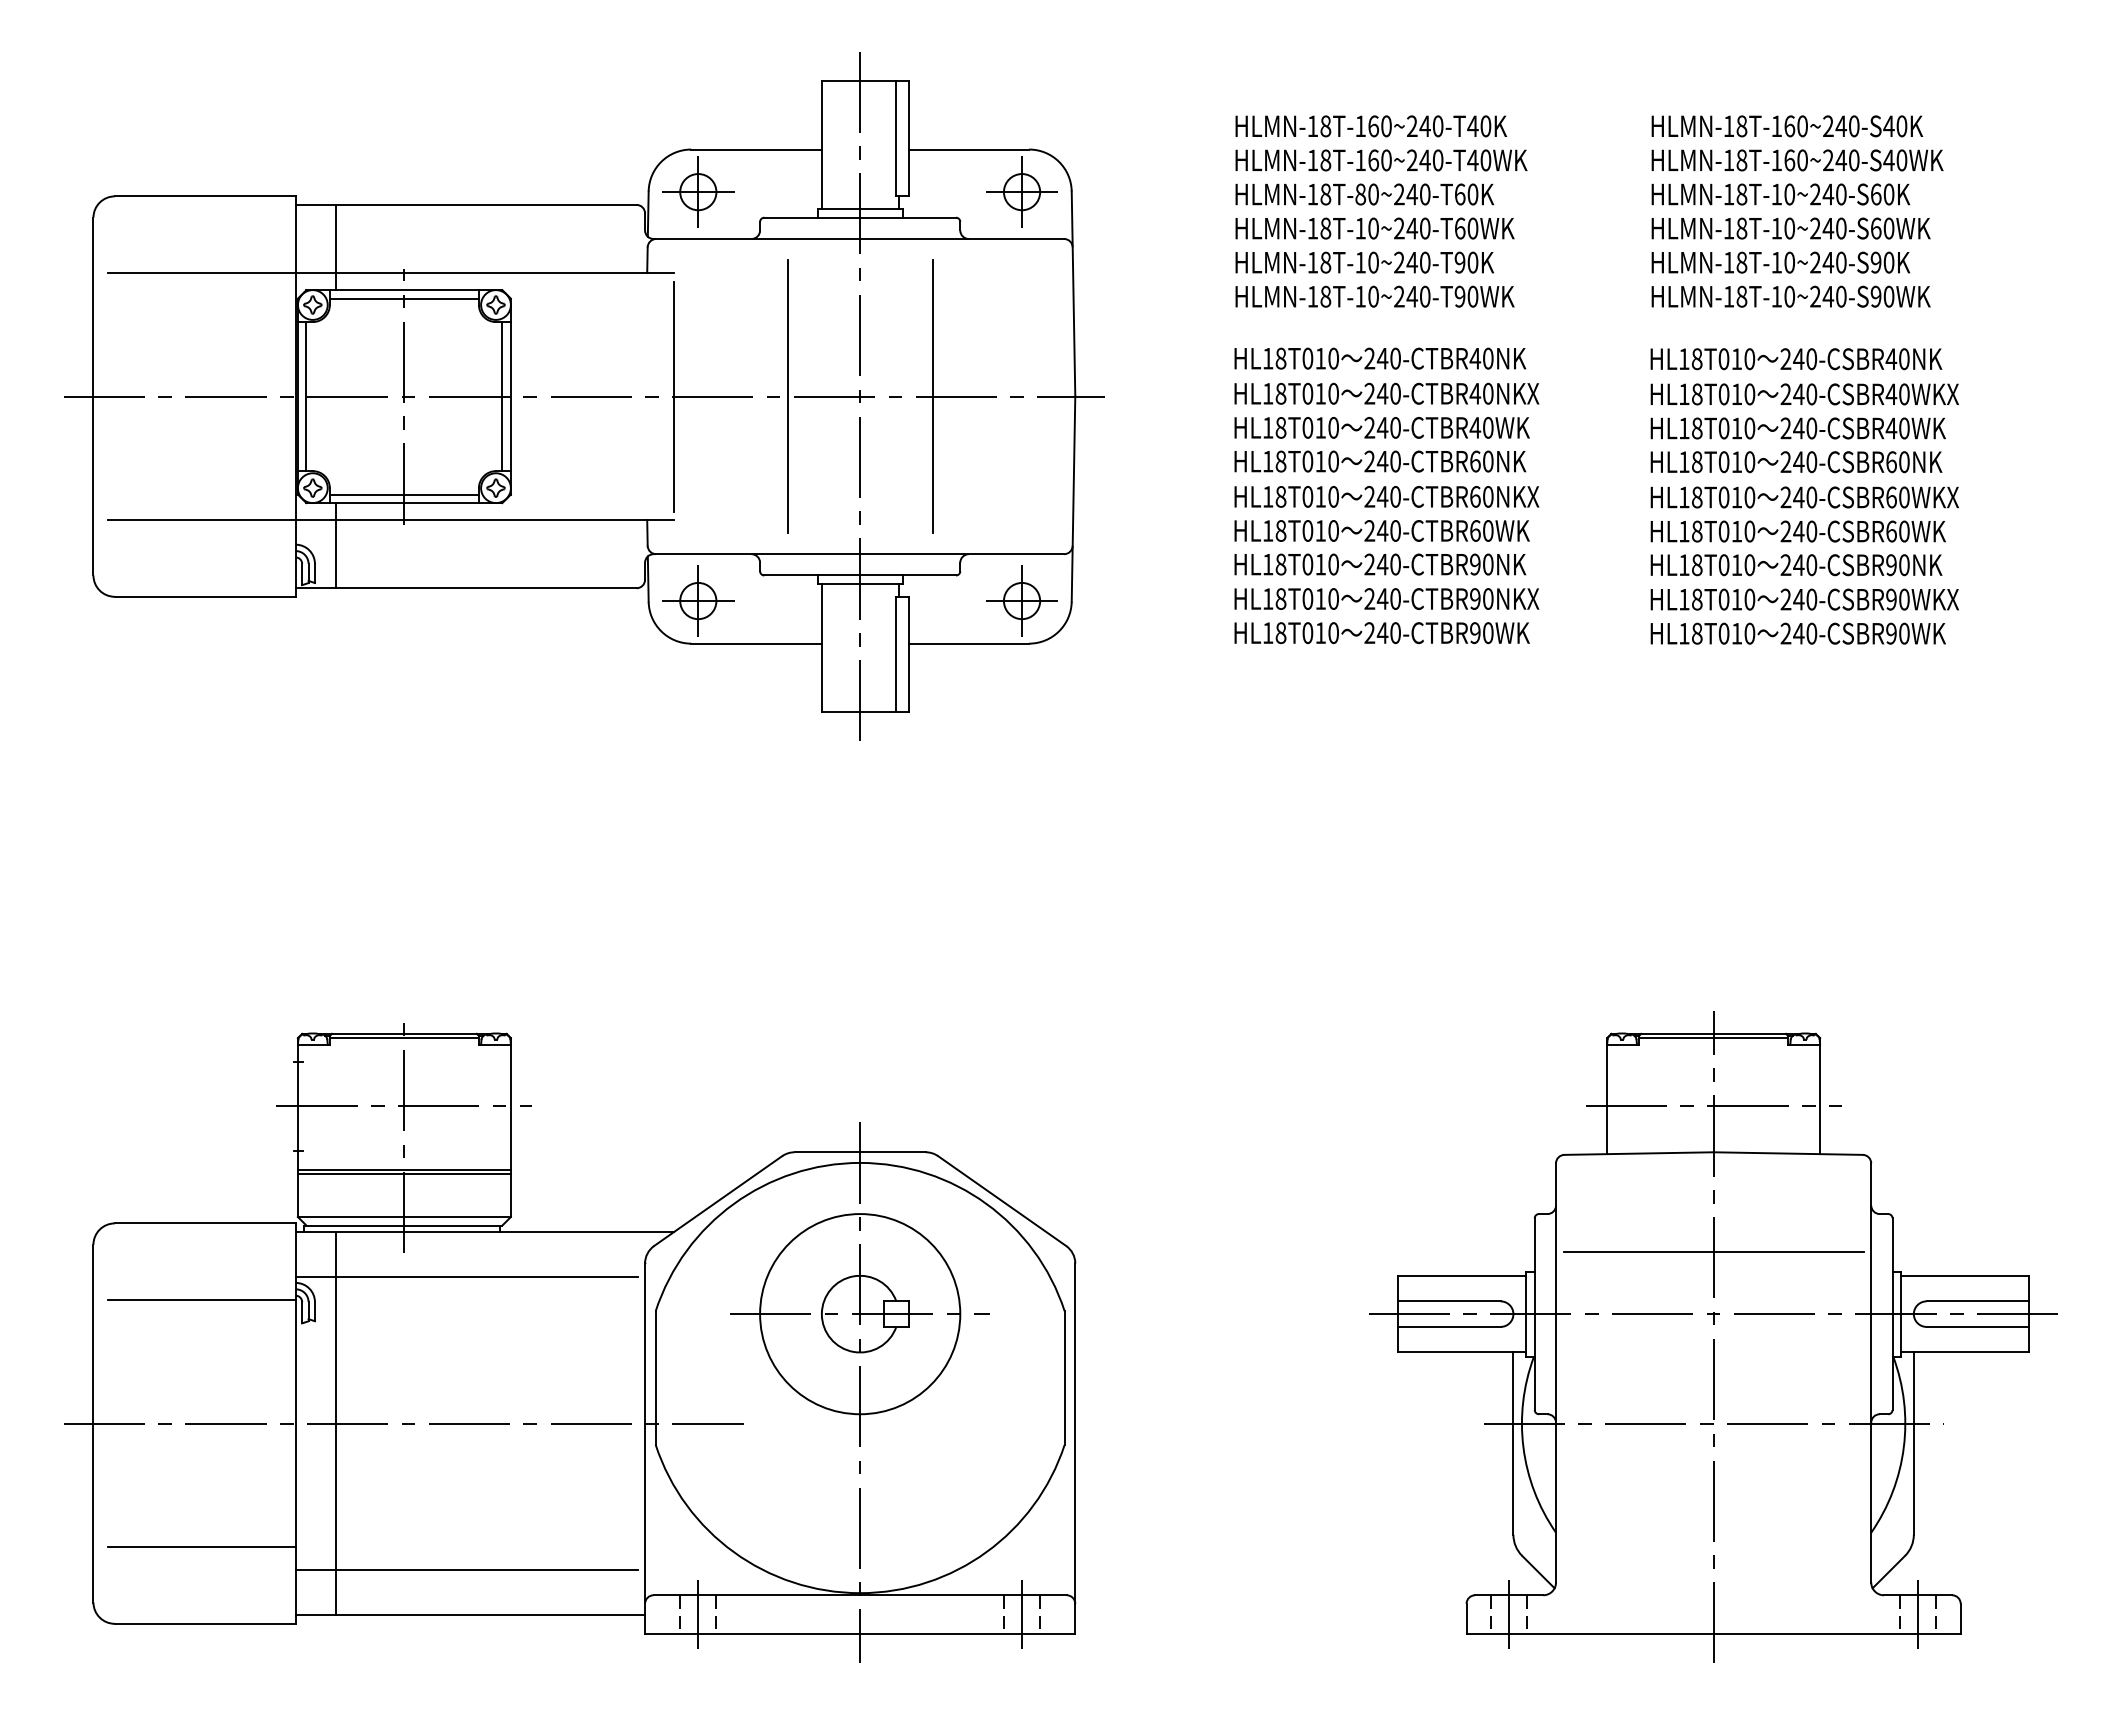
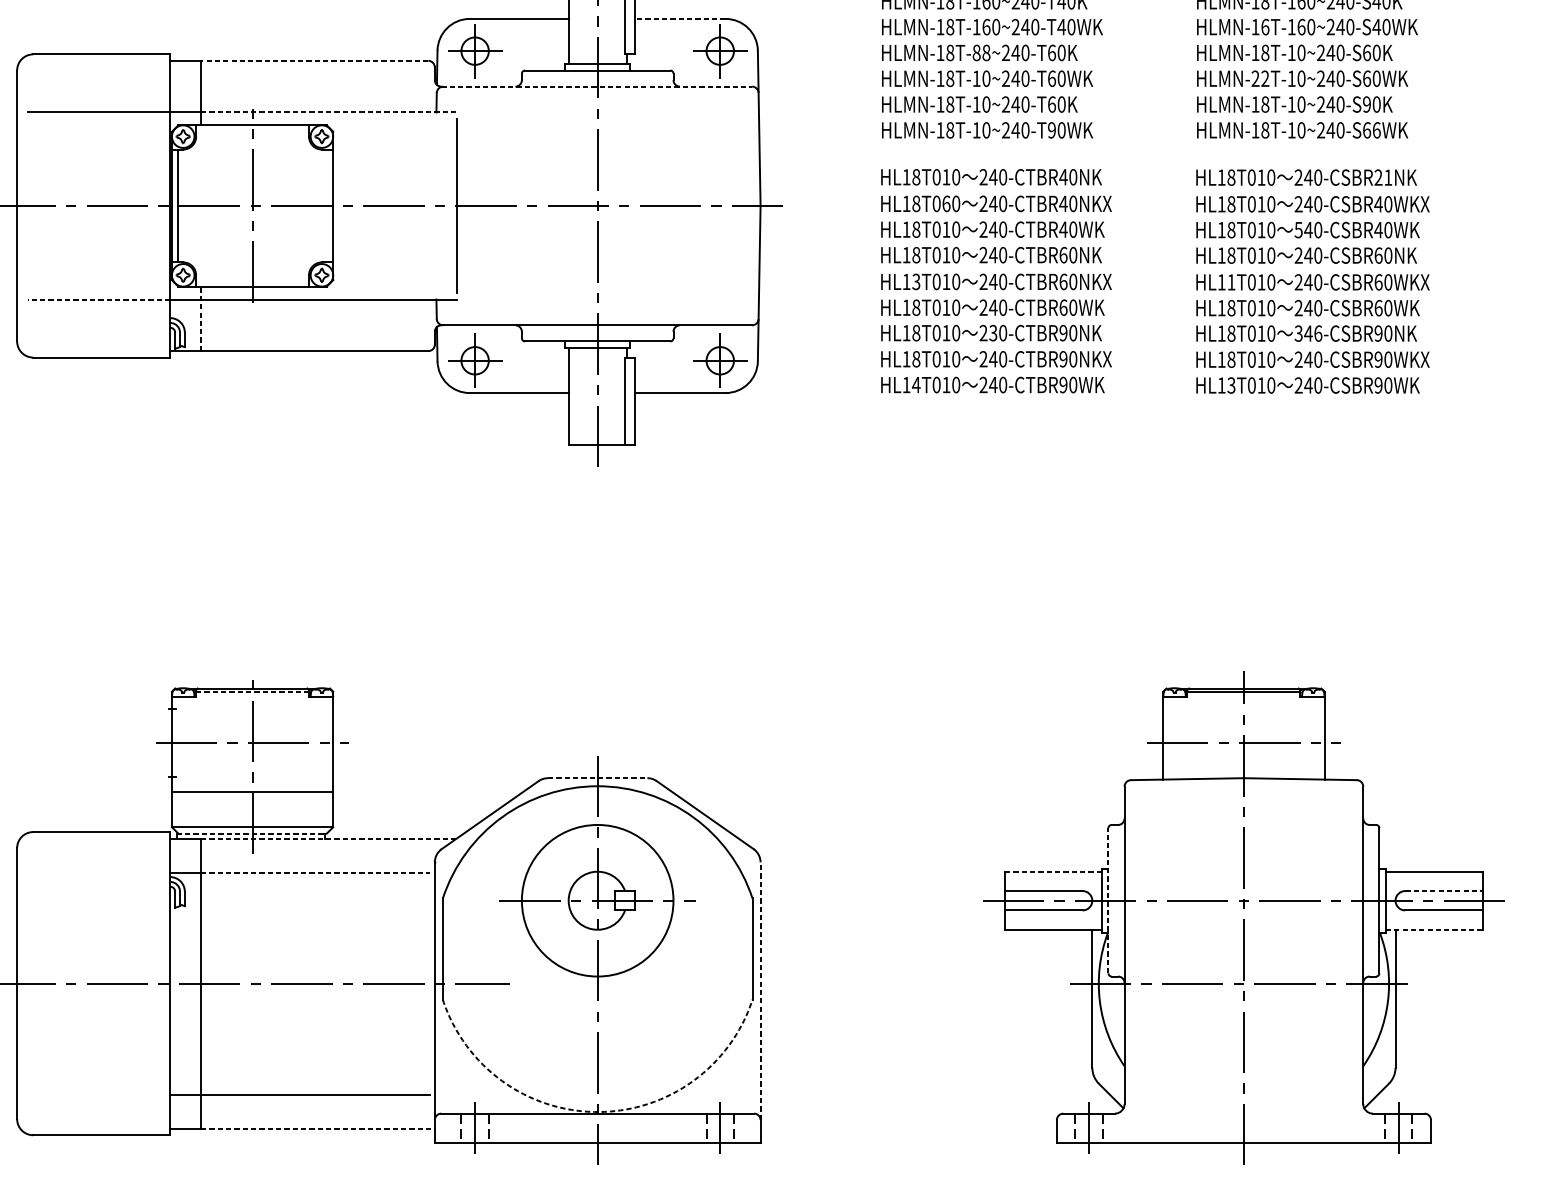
line: (969, 149) -> (680, 18), solid -> dashed
text: (1741, 160) -> (1265, 27), HLMN-18T-160~240-S40WK -> HLMN-16T-160~240-S40WK
text: (1373, 194) -> (986, 52), HLMN-18T-80~240-T60K -> HLMN-18T-88~240-T60K
line: (485, 204) -> (313, 60), solid -> dashed
text: (1735, 228) -> (1260, 78), HLMN-18T-10~240-S60WK -> HLMN-22T-10~240-S60WK
line: (859, 239) -> (597, 87), solid -> dashed
text: (1459, 262) -> (1051, 104), HLMN-18T-10~240-T90K -> HLMN-18T-10~240-T60K
line: (505, 273) -> (329, 112), solid -> dashed
text: (1882, 296) -> (1371, 130), HLMN-18T-10~240-S90WK -> HLMN-18T-10~240-S66WK
line: (403, 298) -> (251, 131), removed
text: (1897, 359) -> (1383, 177), 240-CSBR40NK -> 240-CSBR21NK
text: (1320, 393) -> (946, 203), HL18T010 -> HL18T060
line: (502, 396) -> (326, 205), removed
line: (787, 396) -> (542, 205), removed
line: (932, 396) -> (652, 205), removed
text: (1785, 428) -> (1298, 230), 240-CSBR40WK -> 540-CSBR40WK
line: (403, 494) -> (251, 280), removed
text: (1280, 496) -> (915, 281), HL18T010 -> HL13T010
text: (1697, 497) -> (1231, 282), HL18T010 -> HL11T010
line: (202, 520) -> (99, 299), solid -> dashed
line: (336, 545) -> (201, 318), solid -> dashed
text: (1382, 564) -> (993, 333), 240-CTBR90NK -> 230-CTBR90NK
text: (1798, 565) -> (1308, 333), 240-CSBR90NK -> 346-CSBR90NK
text: (1280, 633) -> (915, 385), HL18T010 -> HL14T010
text: (1696, 633) -> (1230, 385), HL18T010 -> HL13T010
line: (404, 1038) -> (252, 692), solid -> dashed
line: (860, 1152) -> (597, 778), solid -> dashed
line: (403, 1174) -> (251, 795), removed
line: (403, 1225) -> (251, 833), solid -> dashed
line: (505, 1231) -> (329, 838), solid -> dashed
line: (1713, 1252) -> (1243, 854), removed
line: (1462, 1275) -> (1053, 871), solid -> dashed
line: (487, 1277) -> (315, 873), solid -> dashed
line: (201, 1300) -> (98, 890), removed
line: (1978, 1301) -> (1444, 891), solid -> dashed
line: (1534, 1314) -> (1108, 901), solid -> dashed
line: (1964, 1352) -> (1433, 929), solid -> dashed
line: (1075, 1433) -> (760, 991), solid -> dashed
line: (201, 1547) -> (98, 1077), removed
arc: (860, 1593) -> (597, 1112), solid -> dashed
line: (491, 1615) -> (318, 1128), solid -> dashed

